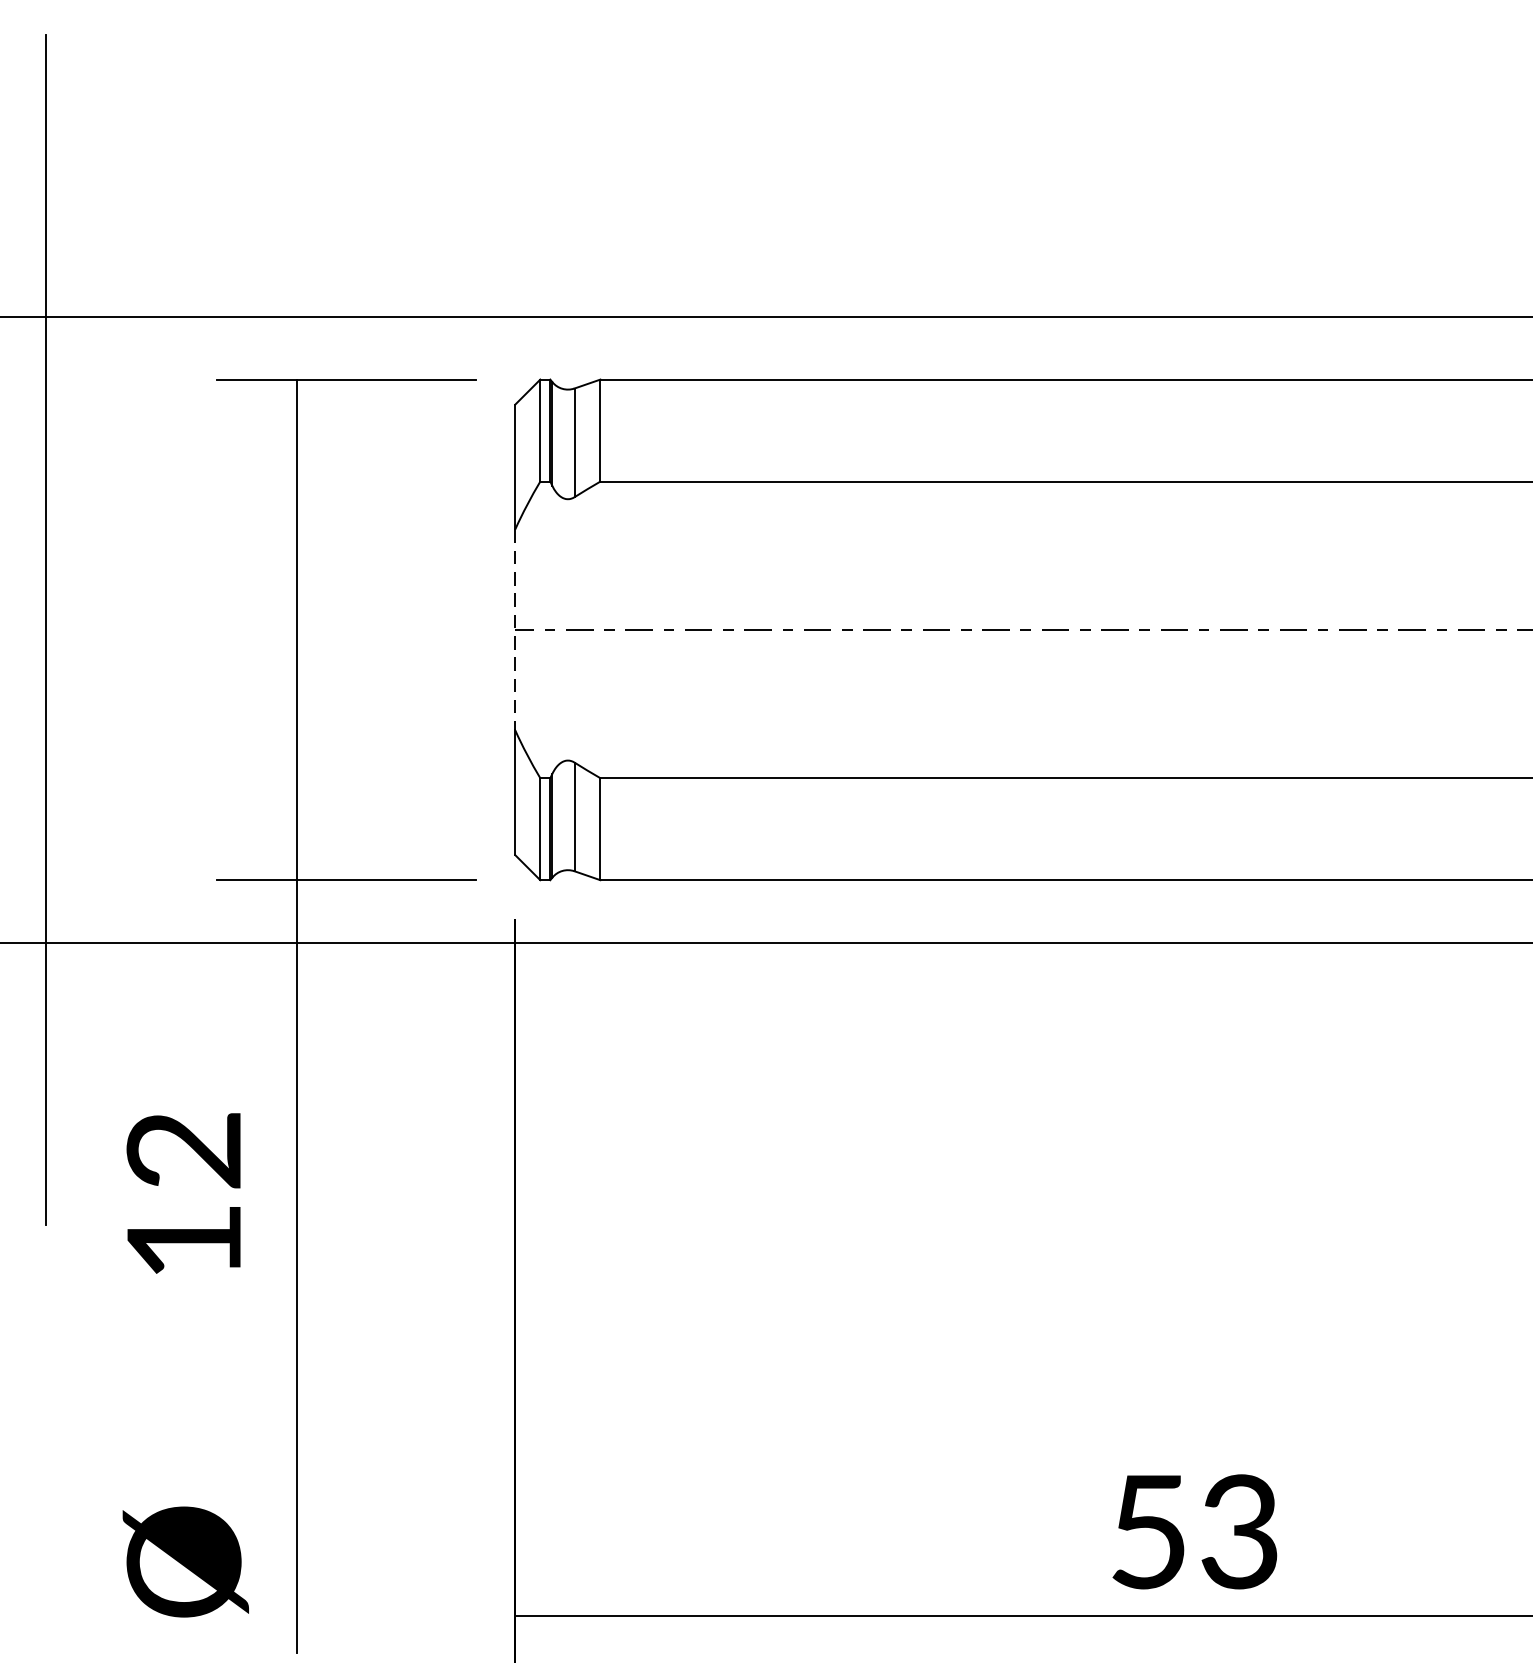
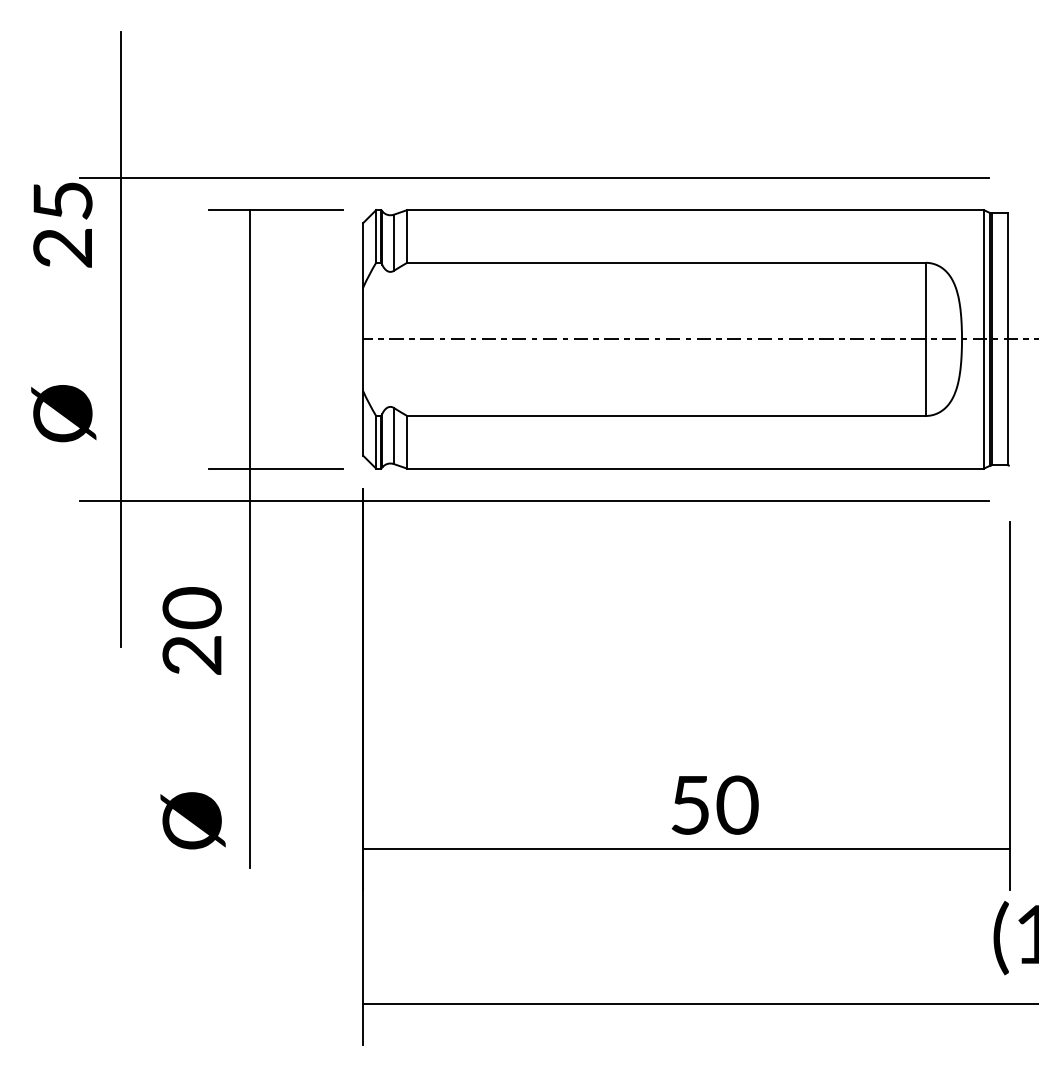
line: (515, 630) -> (363, 339), dashed -> solid
text: (182, 1193) -> (191, 630), 12 -> 20
text: (1239, 1530) -> (737, 804), 53 -> 50

